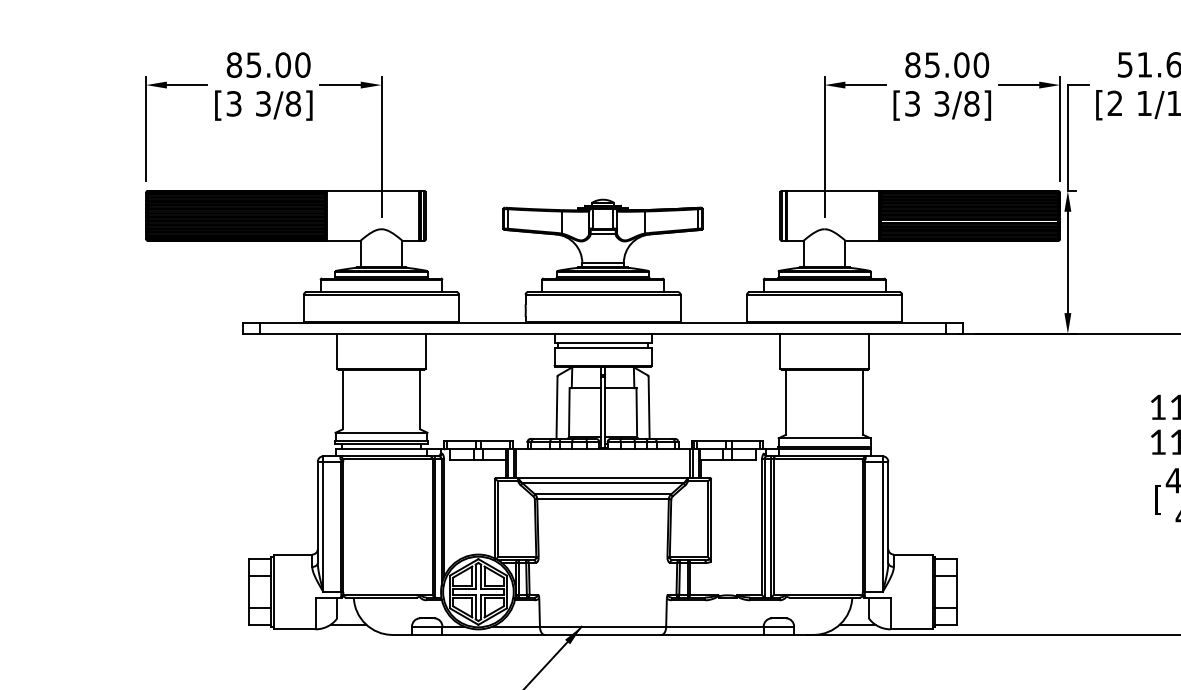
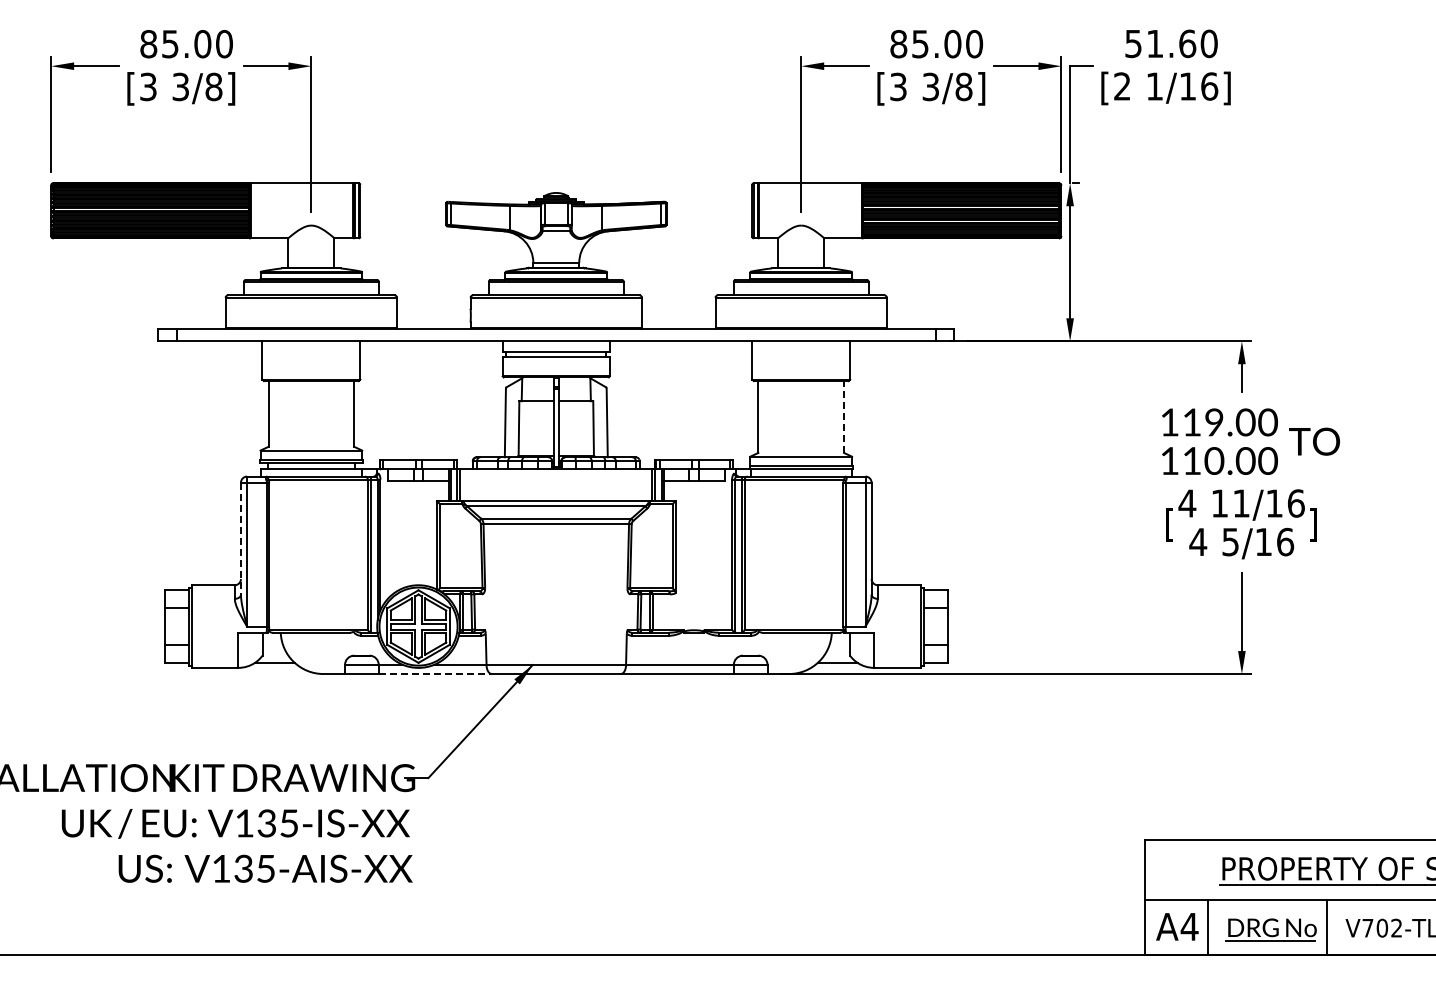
line: (863, 402) -> (844, 417), solid -> dashed
line: (317, 513) -> (240, 539), solid -> dashed
line: (493, 635) -> (435, 674), solid -> dashed

